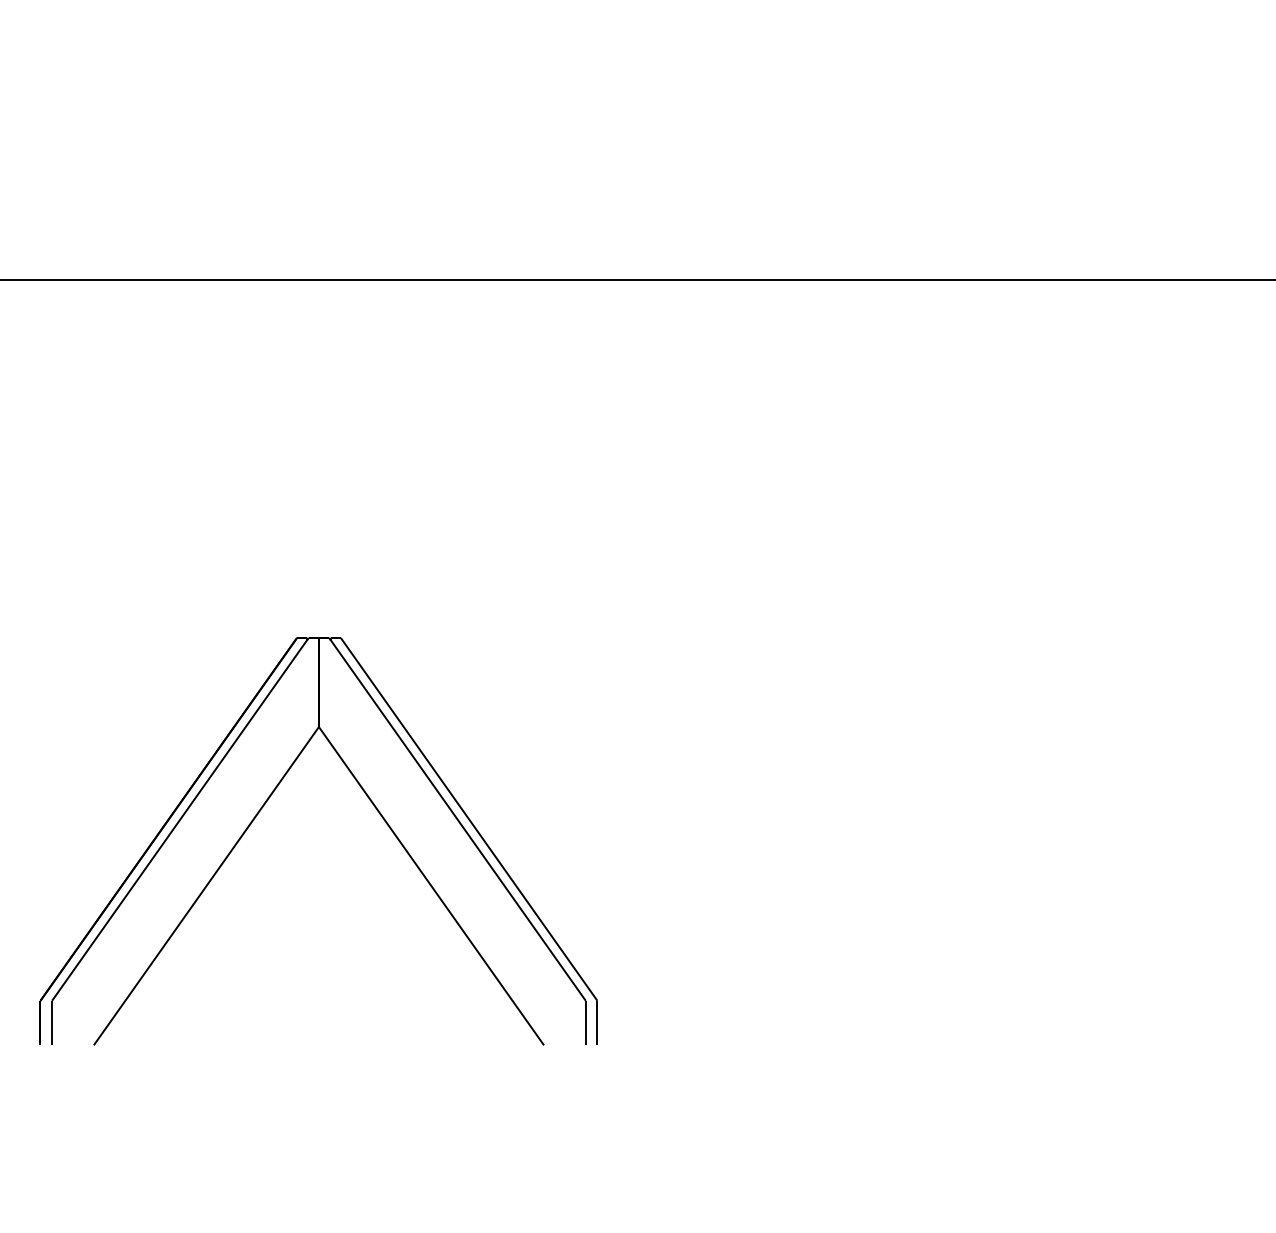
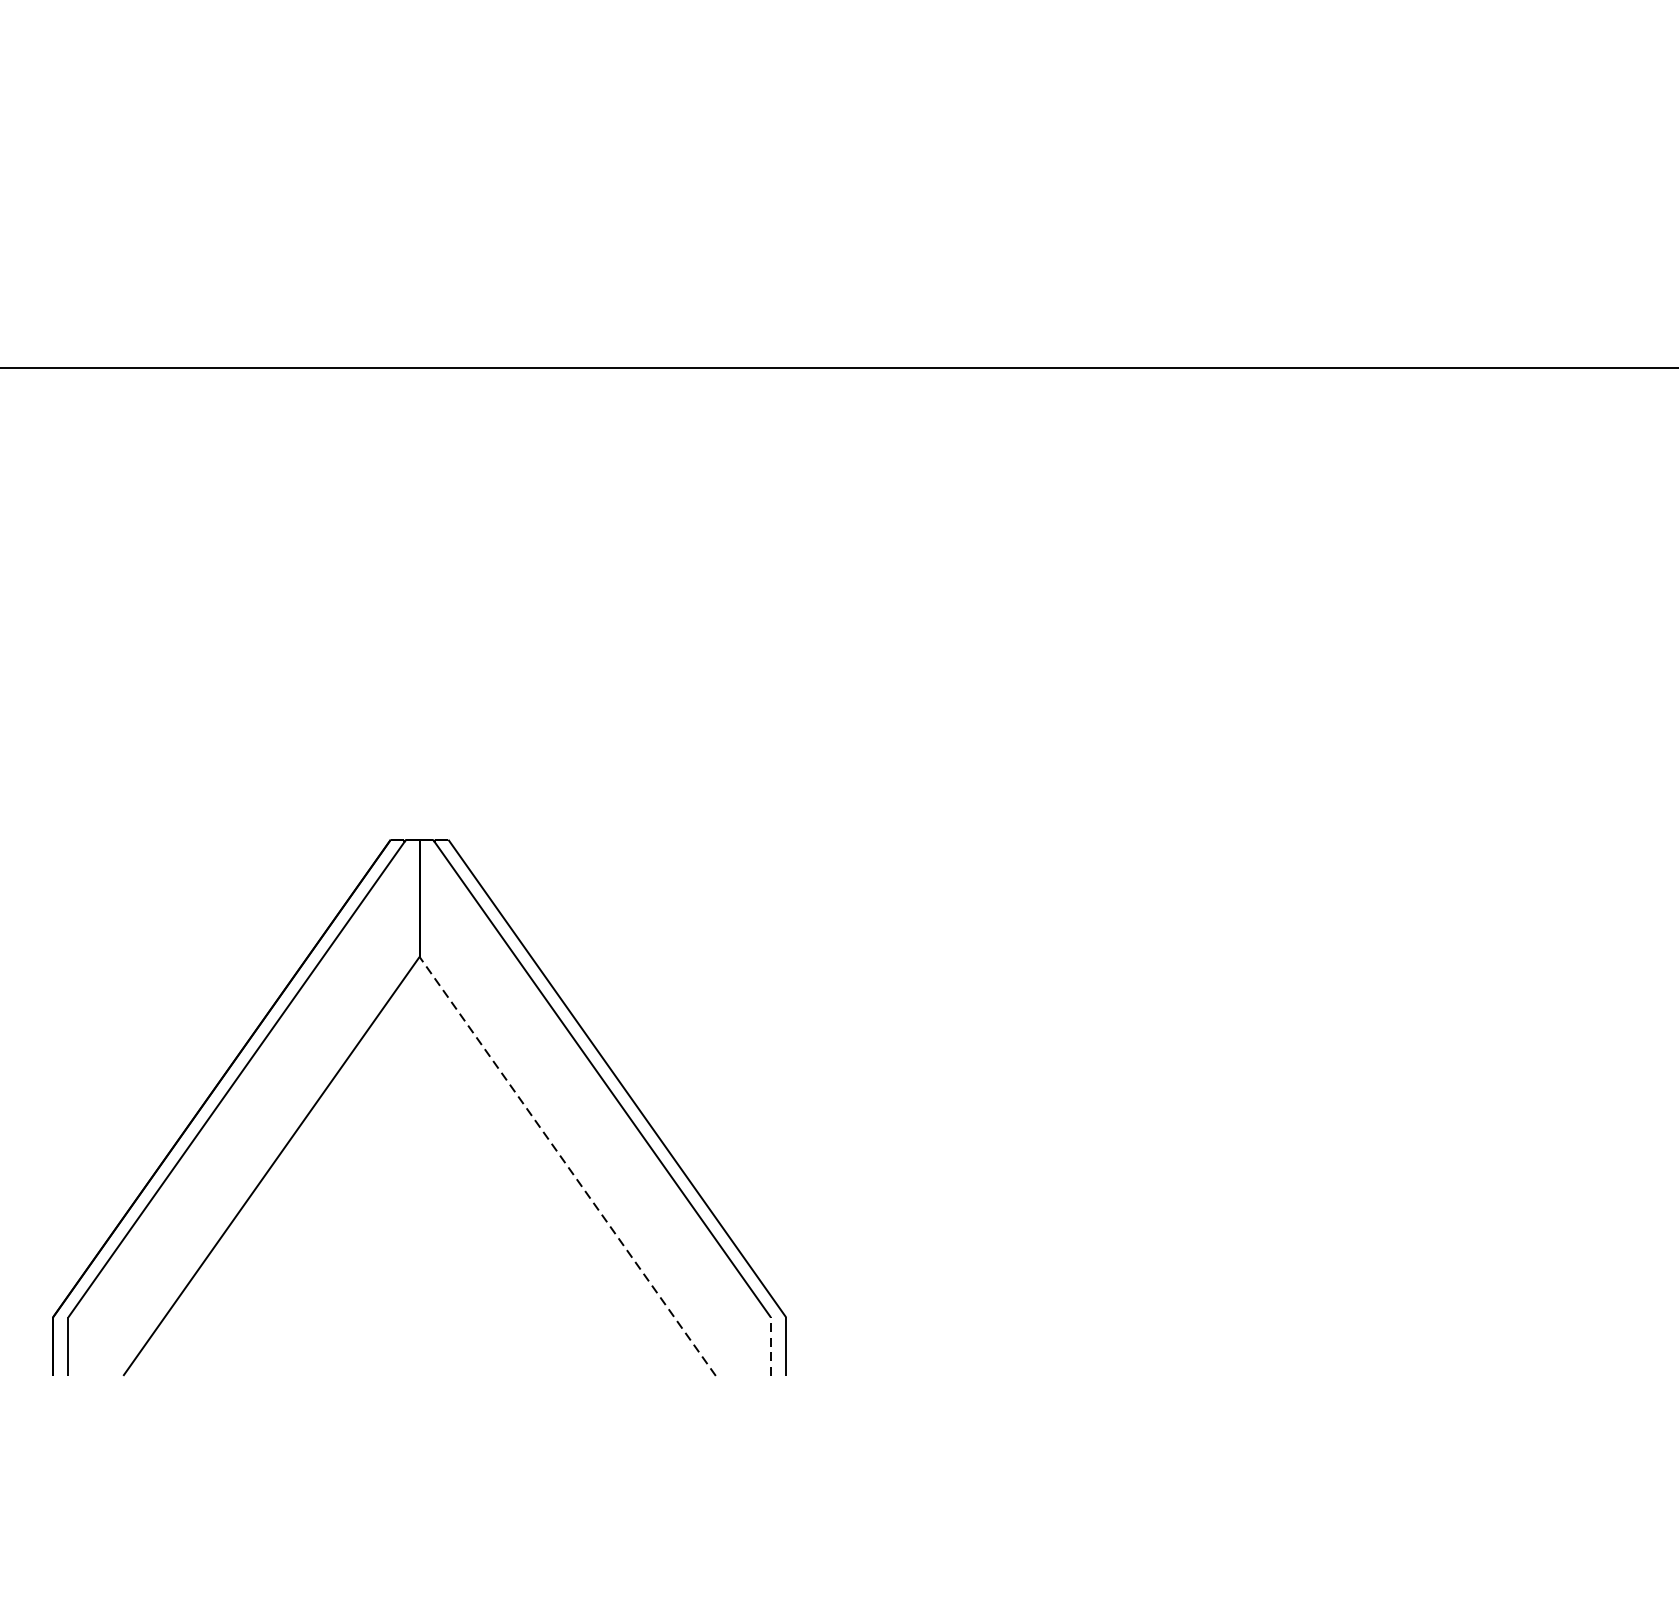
line: (431, 886) -> (567, 1166), solid -> dashed
line: (585, 1022) -> (770, 1345), solid -> dashed

